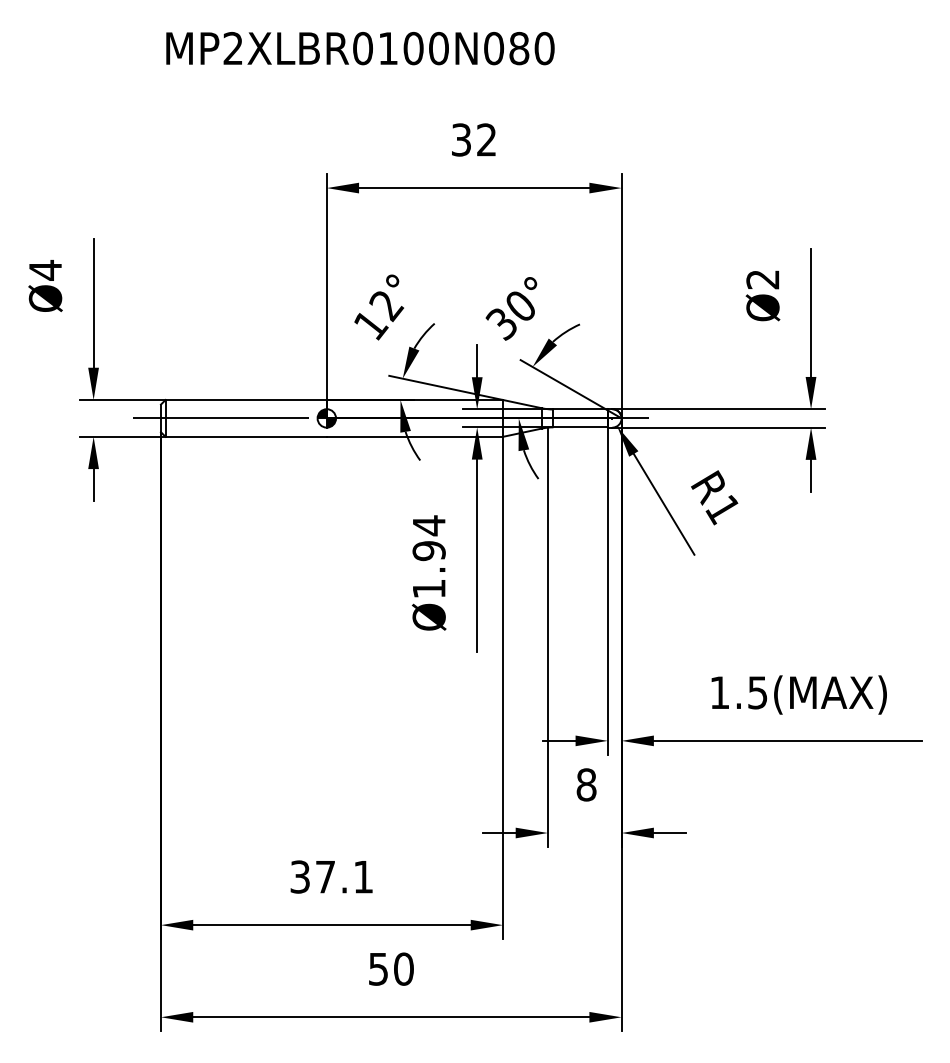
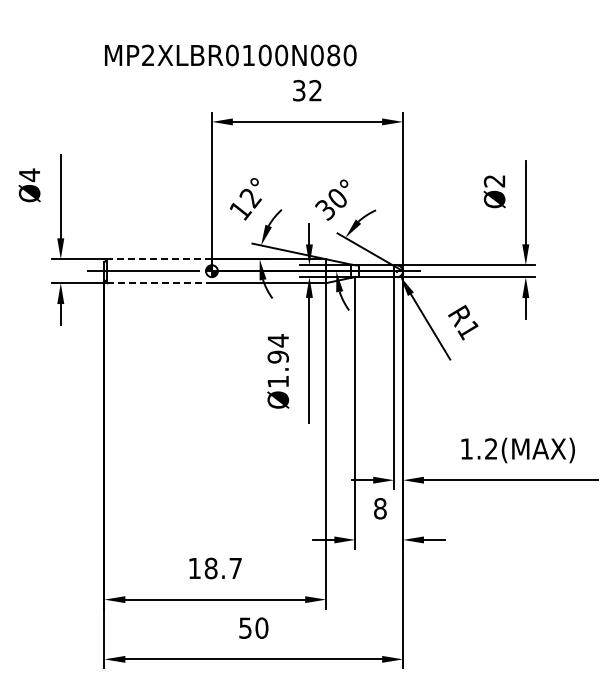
text: (360, 48) -> (230, 55), moved
line: (245, 400) -> (159, 259), solid -> dashed
line: (247, 437) -> (160, 283), solid -> dashed
text: (758, 691) -> (491, 448), 1.5(MAX) -> 1.2(MAX)
text: (330, 877) -> (214, 568), 37.1 -> 18.7

